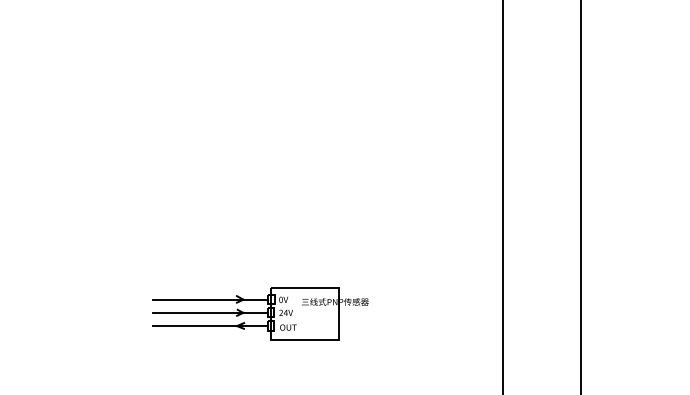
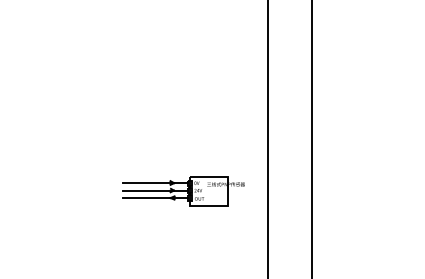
part: (259, 314) -> (183, 191), moved

